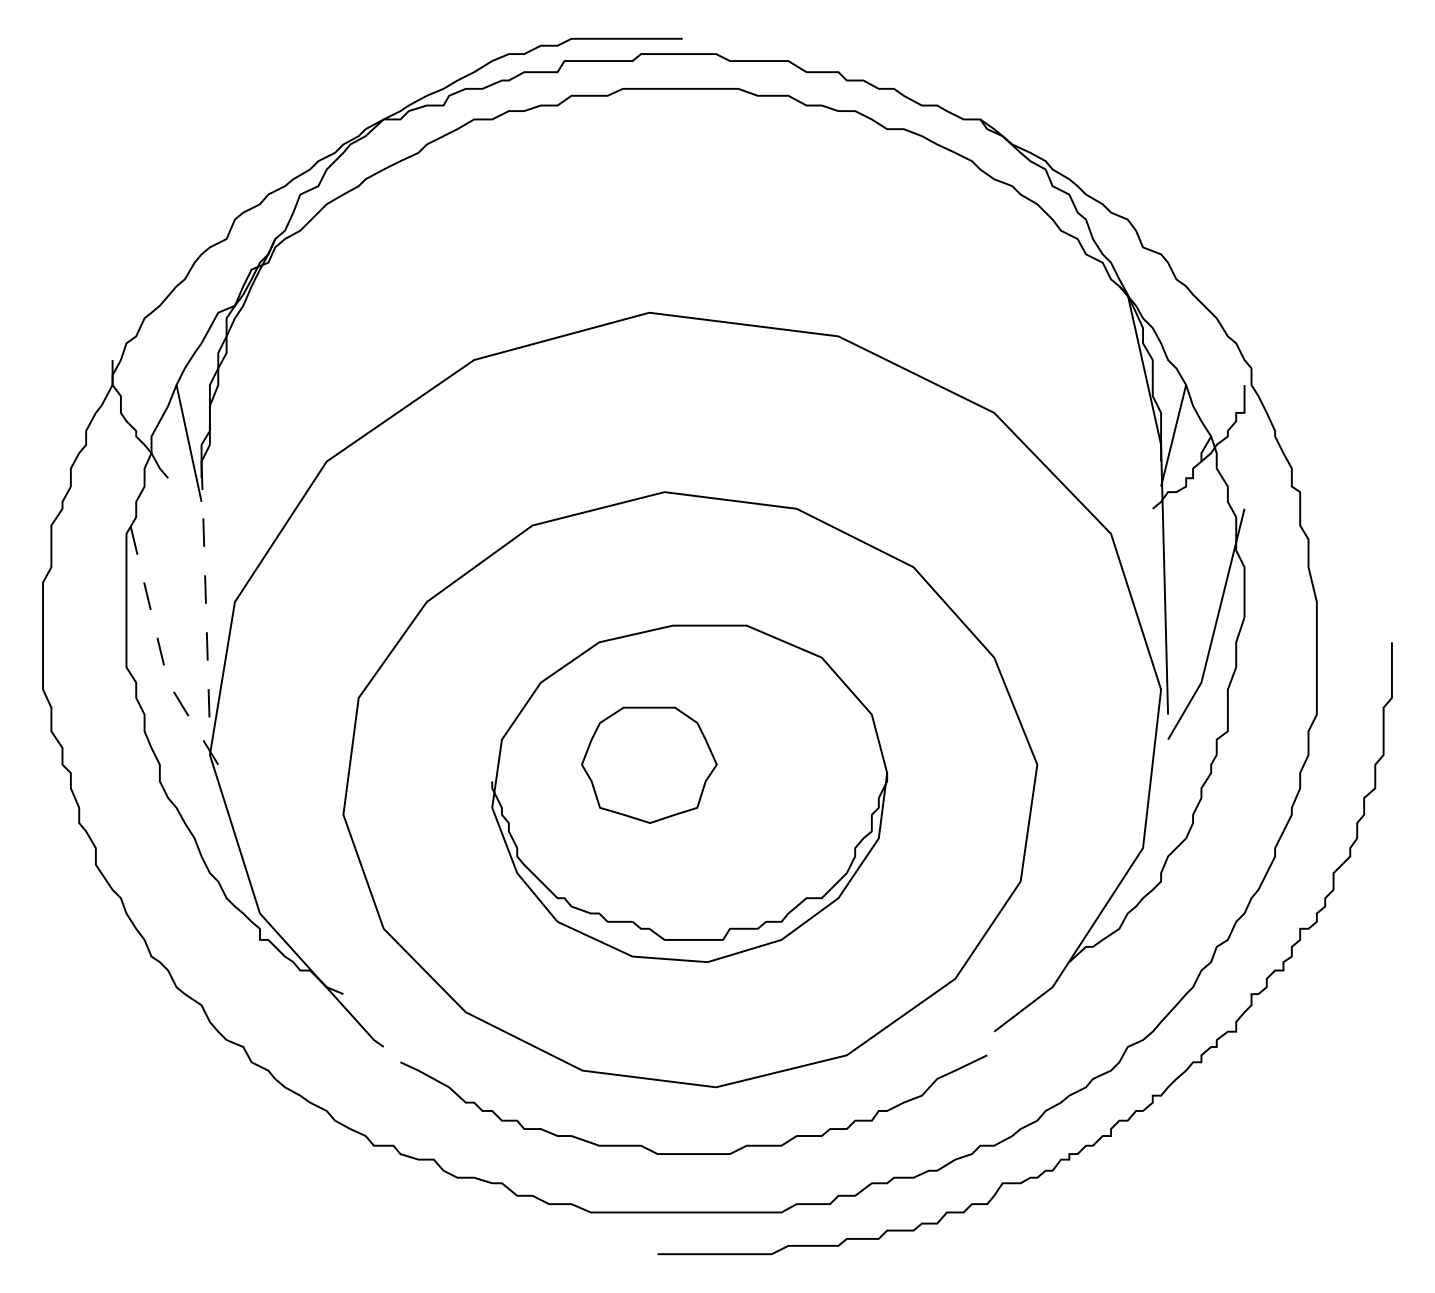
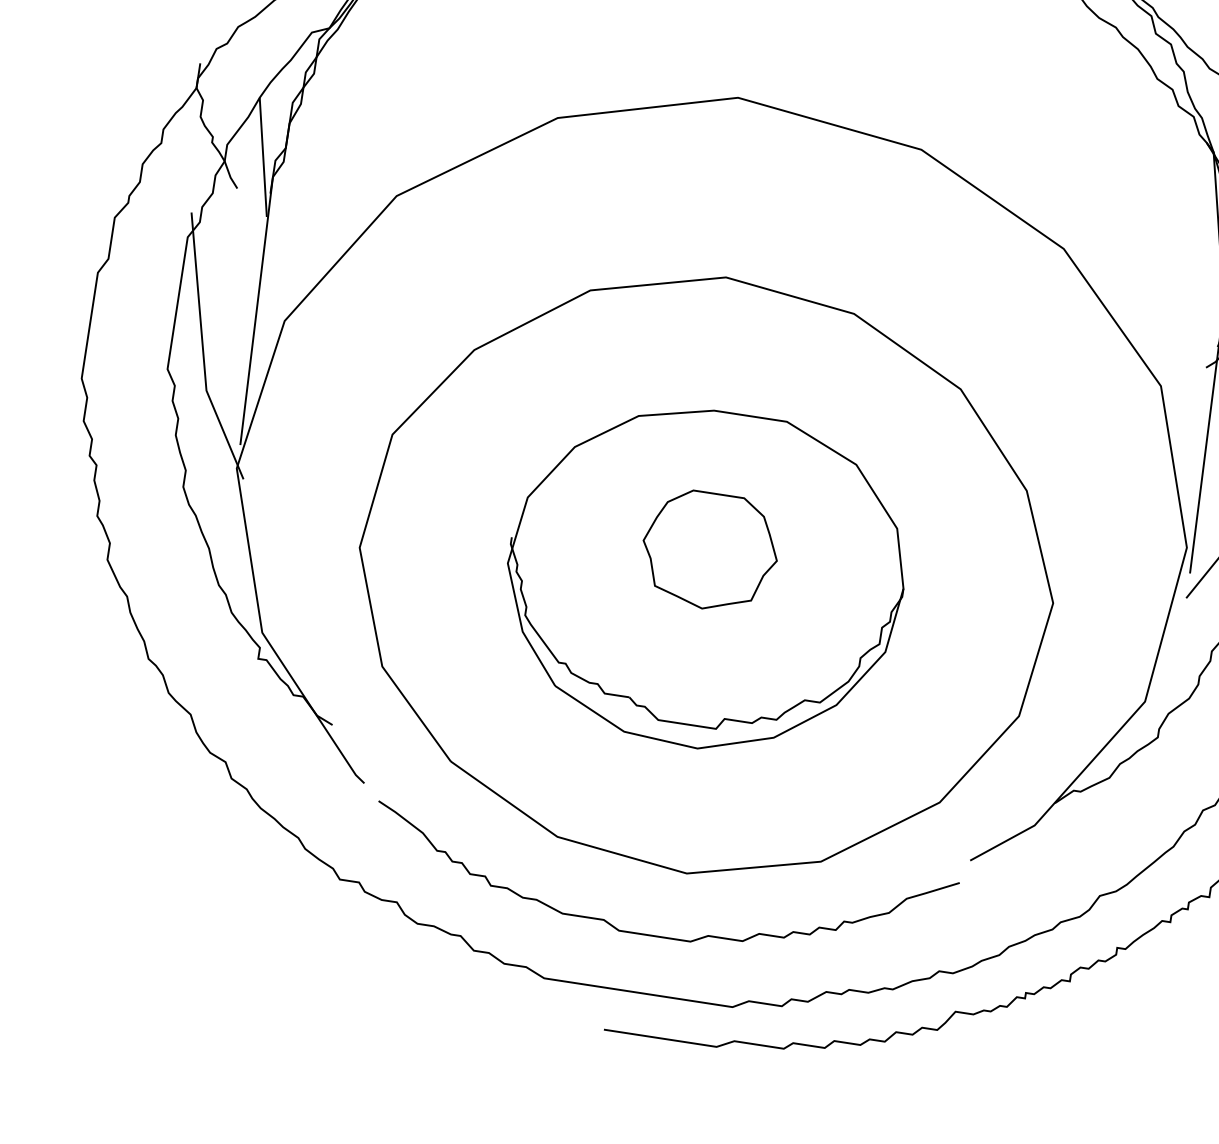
line: (205, 596) -> (256, 311), dashed -> solid
line: (158, 642) -> (202, 349), dashed -> solid
part: (649, 764) -> (710, 550), moved

